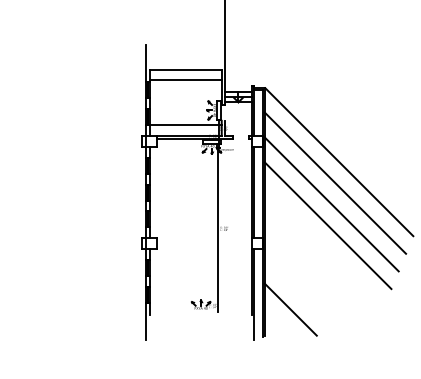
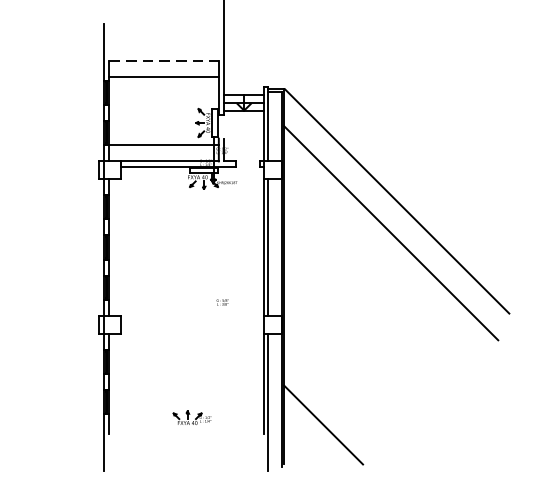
line: (186, 69) -> (165, 60), solid -> dashed
line: (331, 204) -> (385, 265), removed
line: (327, 225) -> (379, 297), removed
line: (218, 230) -> (213, 304), removed

